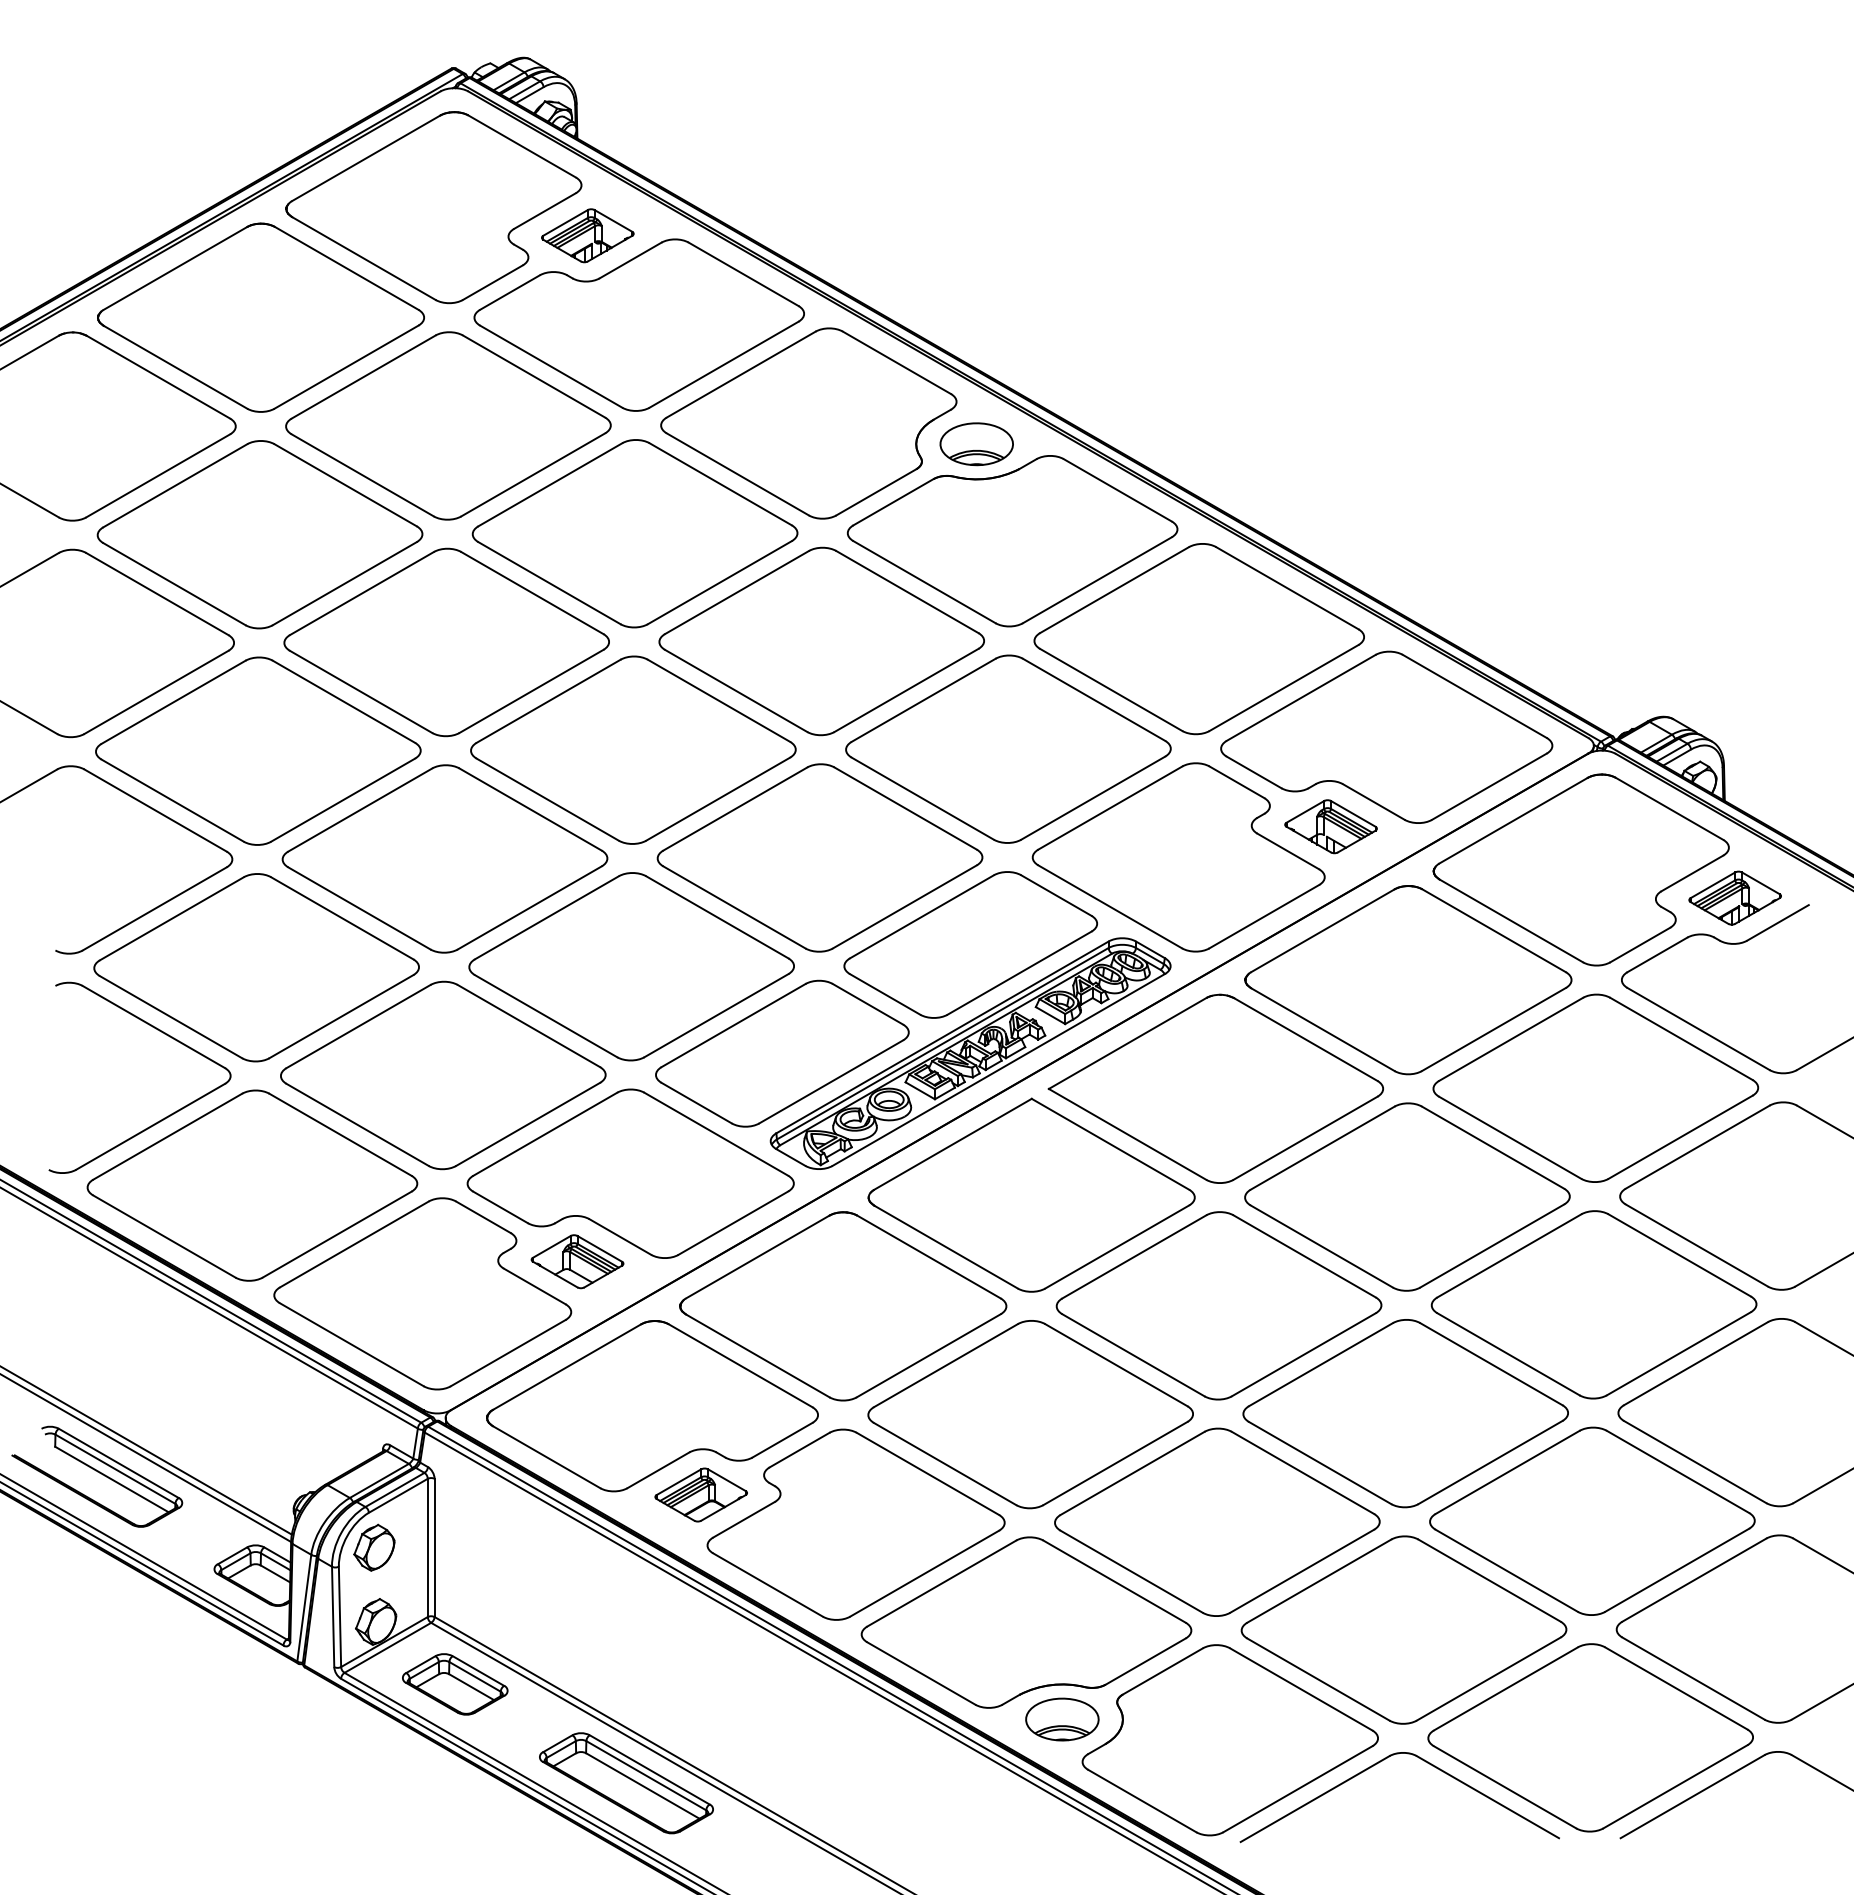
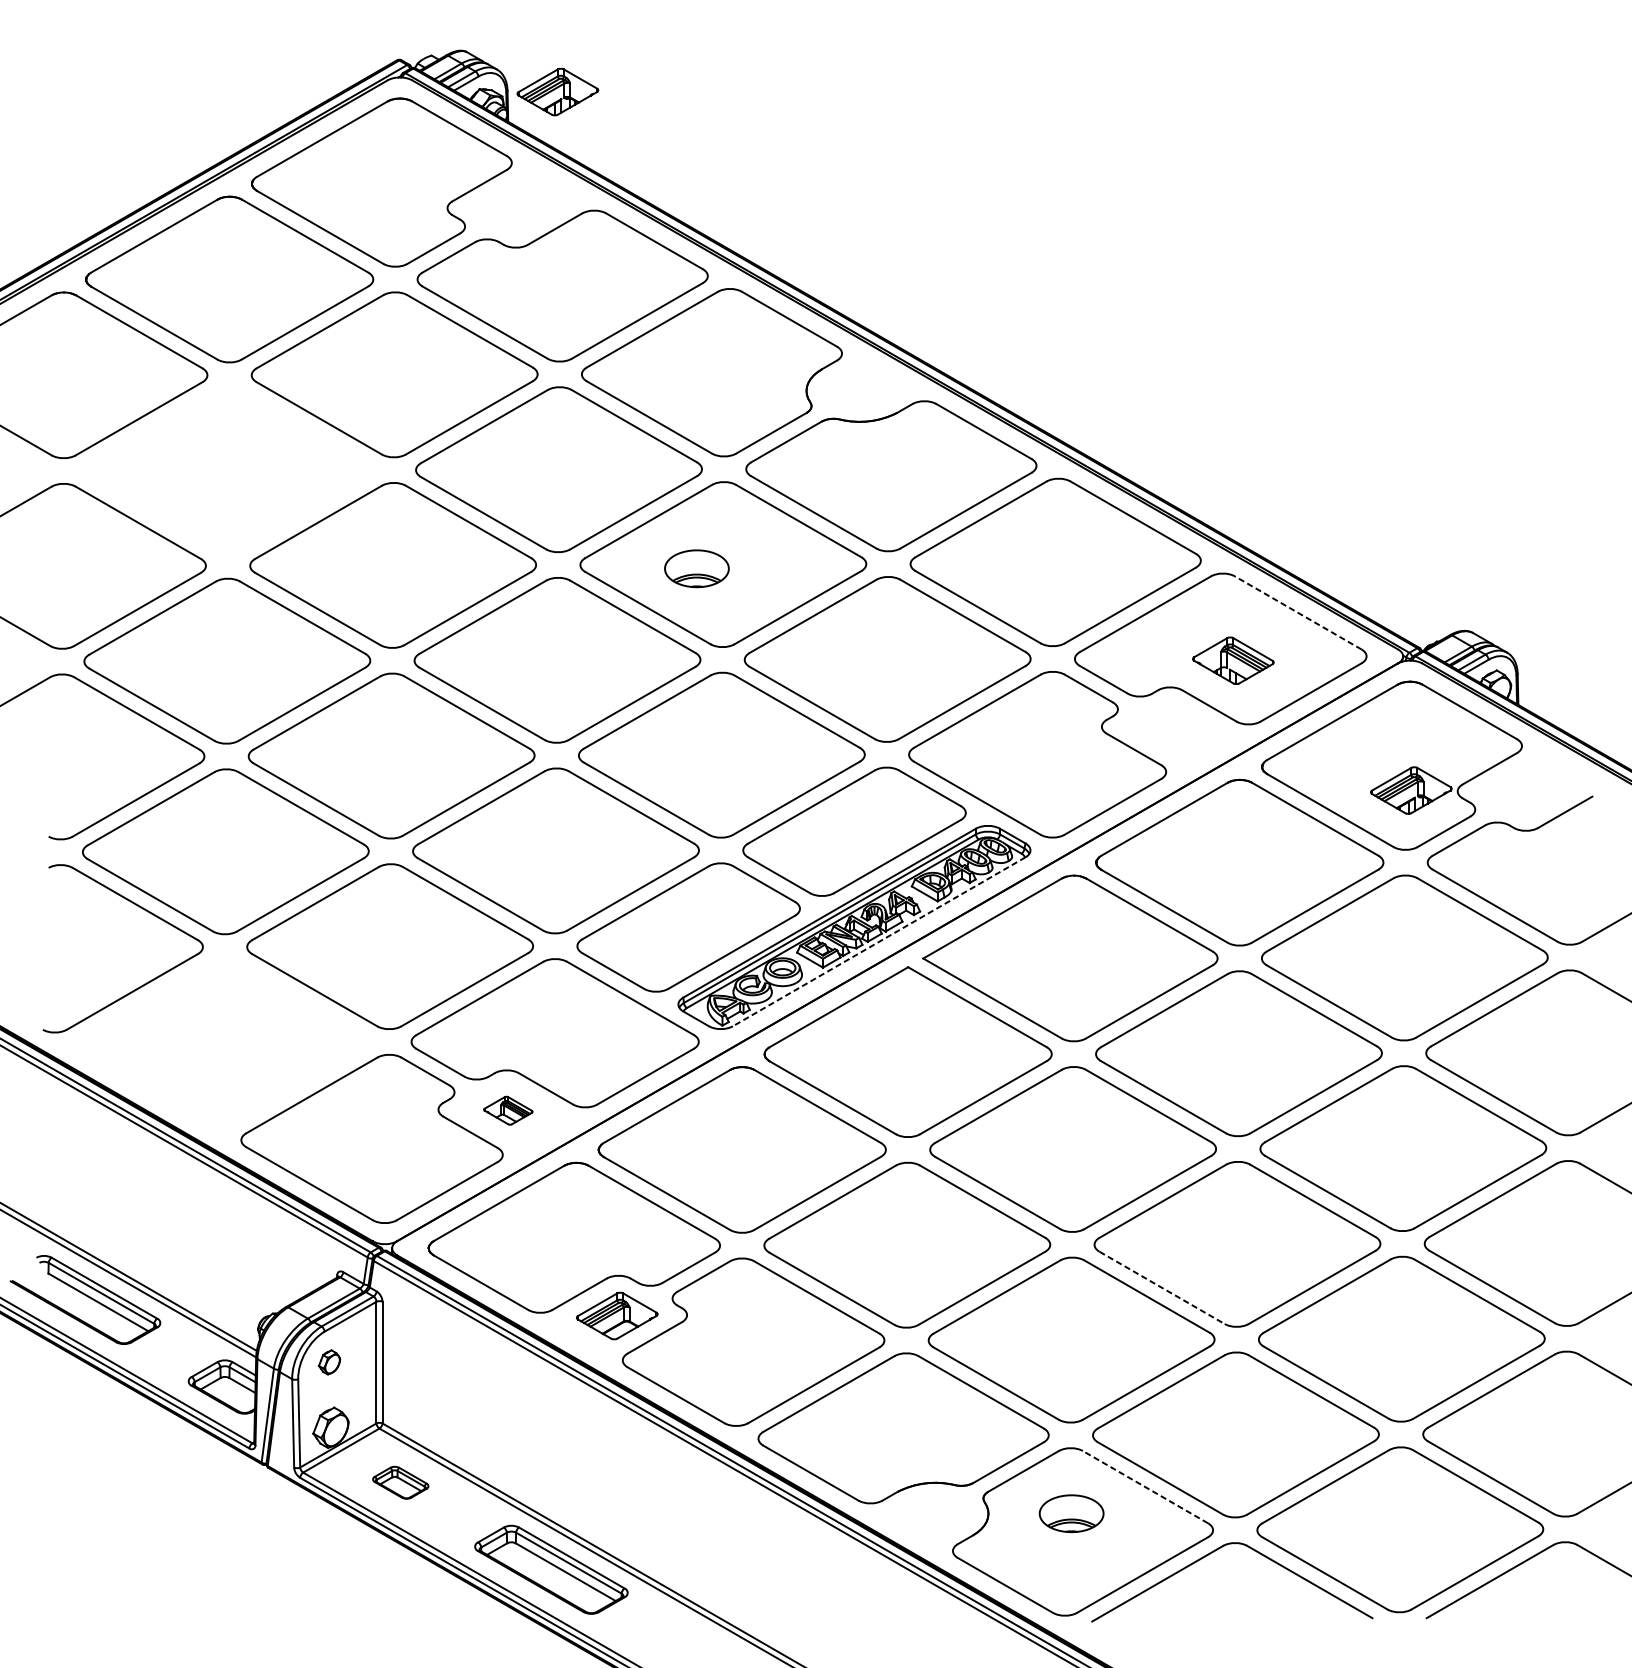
part: (587, 235) -> (557, 91), moved
part: (976, 444) -> (696, 568), moved
part: (259, 534) -> (228, 470), removed
line: (1474, 696) -> (1298, 613), solid -> dashed
part: (1330, 826) -> (1232, 660), moved
part: (1734, 897) -> (1410, 789), moved
line: (998, 1069) -> (878, 941), solid -> dashed
part: (252, 1185) -> (222, 1043), removed
part: (577, 1261) -> (508, 1110), size x0.6
line: (1320, 1463) -> (1162, 1288), solid -> dashed
part: (374, 1547) -> (329, 1362), size x0.6
part: (455, 1684) -> (400, 1482), size x0.6
line: (1300, 1689) -> (1144, 1487), solid -> dashed
part: (1062, 1719) -> (1071, 1513), moved

